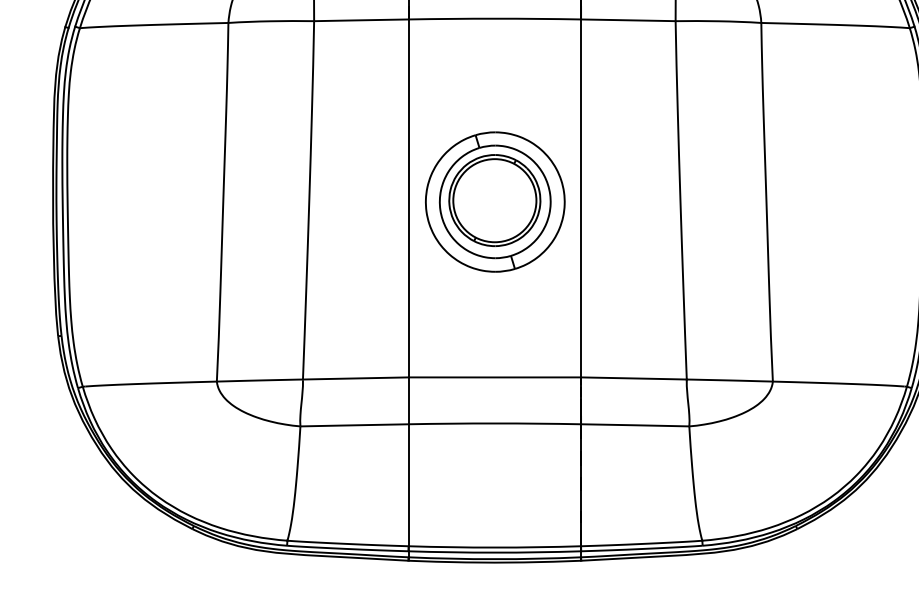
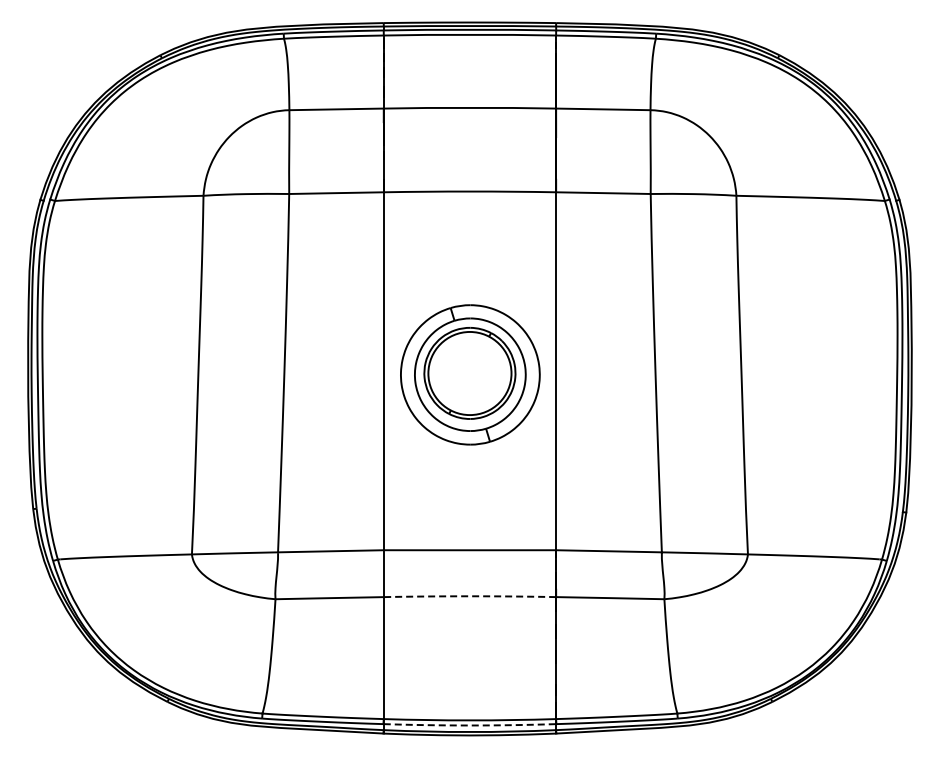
arc: (494, 423) -> (469, 596), solid -> dashed
arc: (494, 552) -> (469, 725), solid -> dashed

